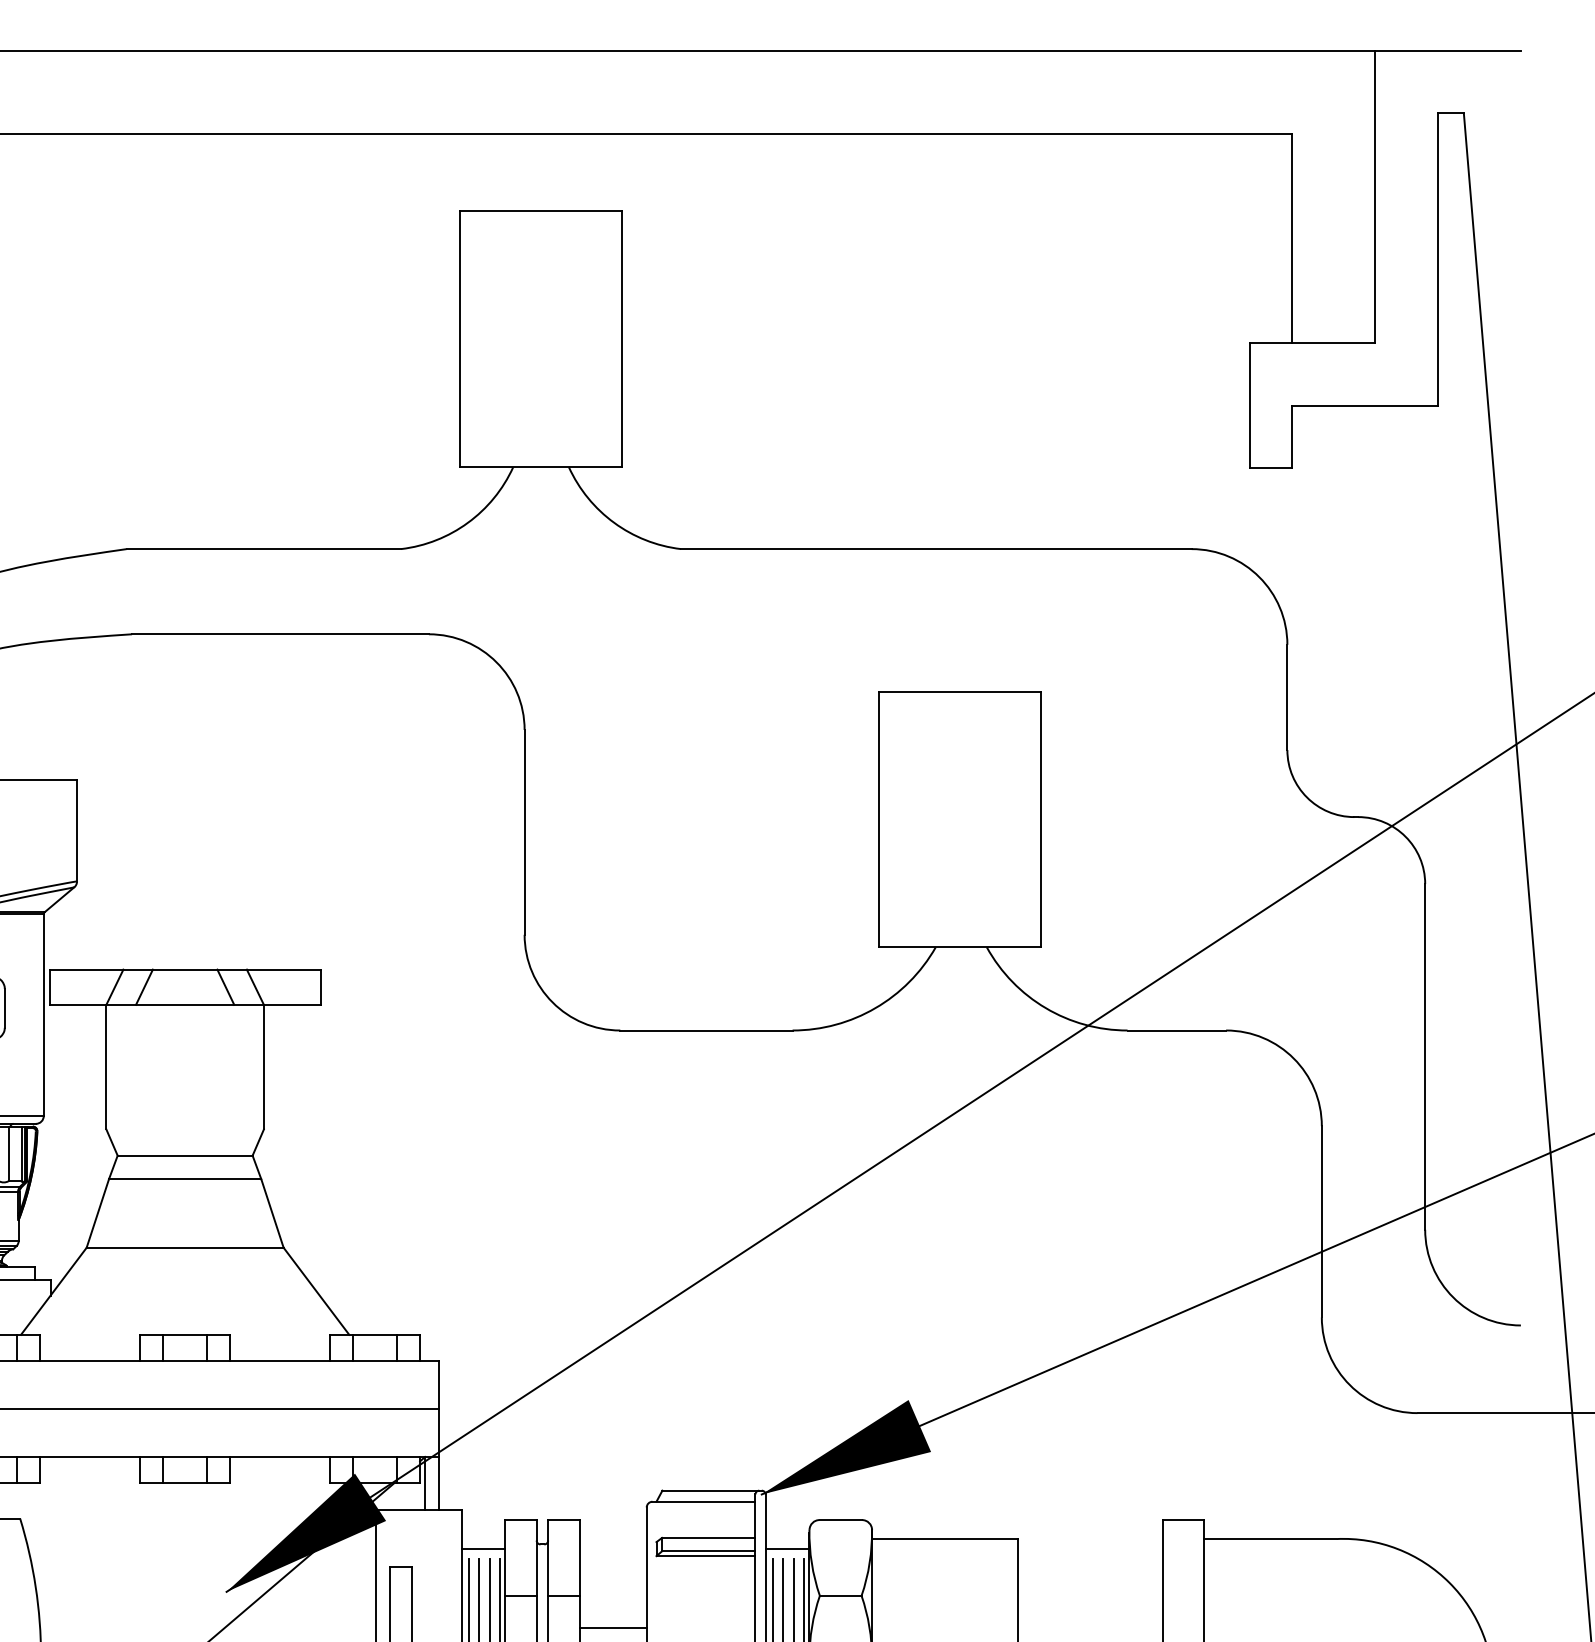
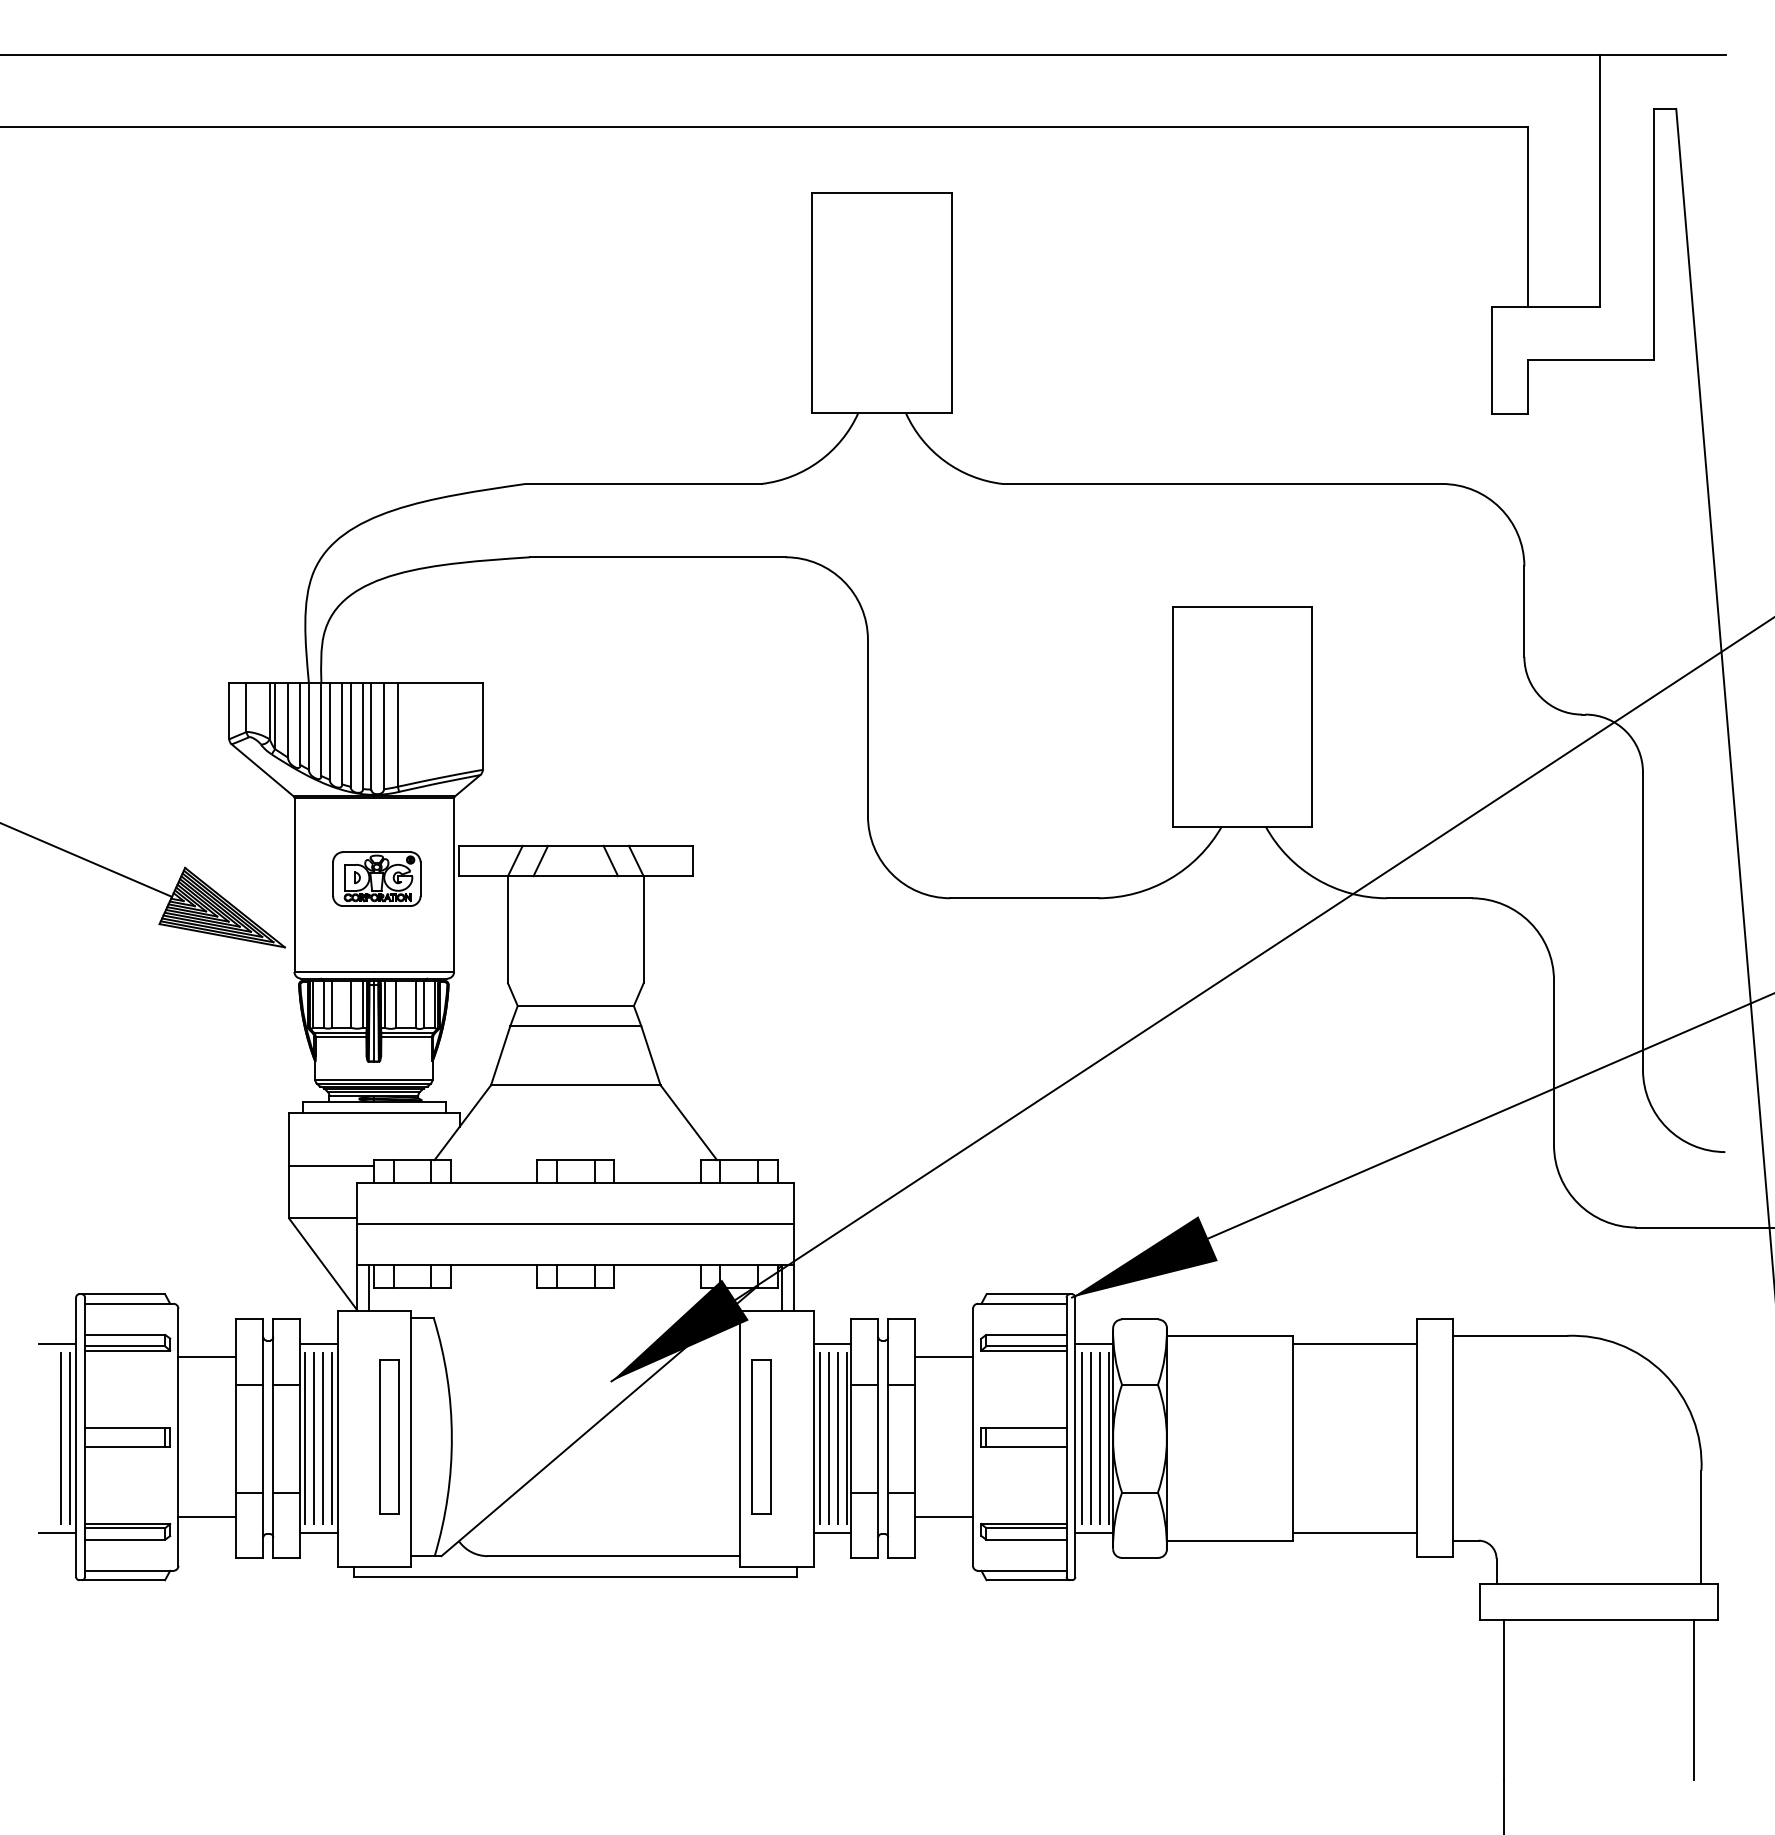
line: (1089, 1549) -> (1354, 1344), added
line: (613, 1628) -> (944, 1357), moved

